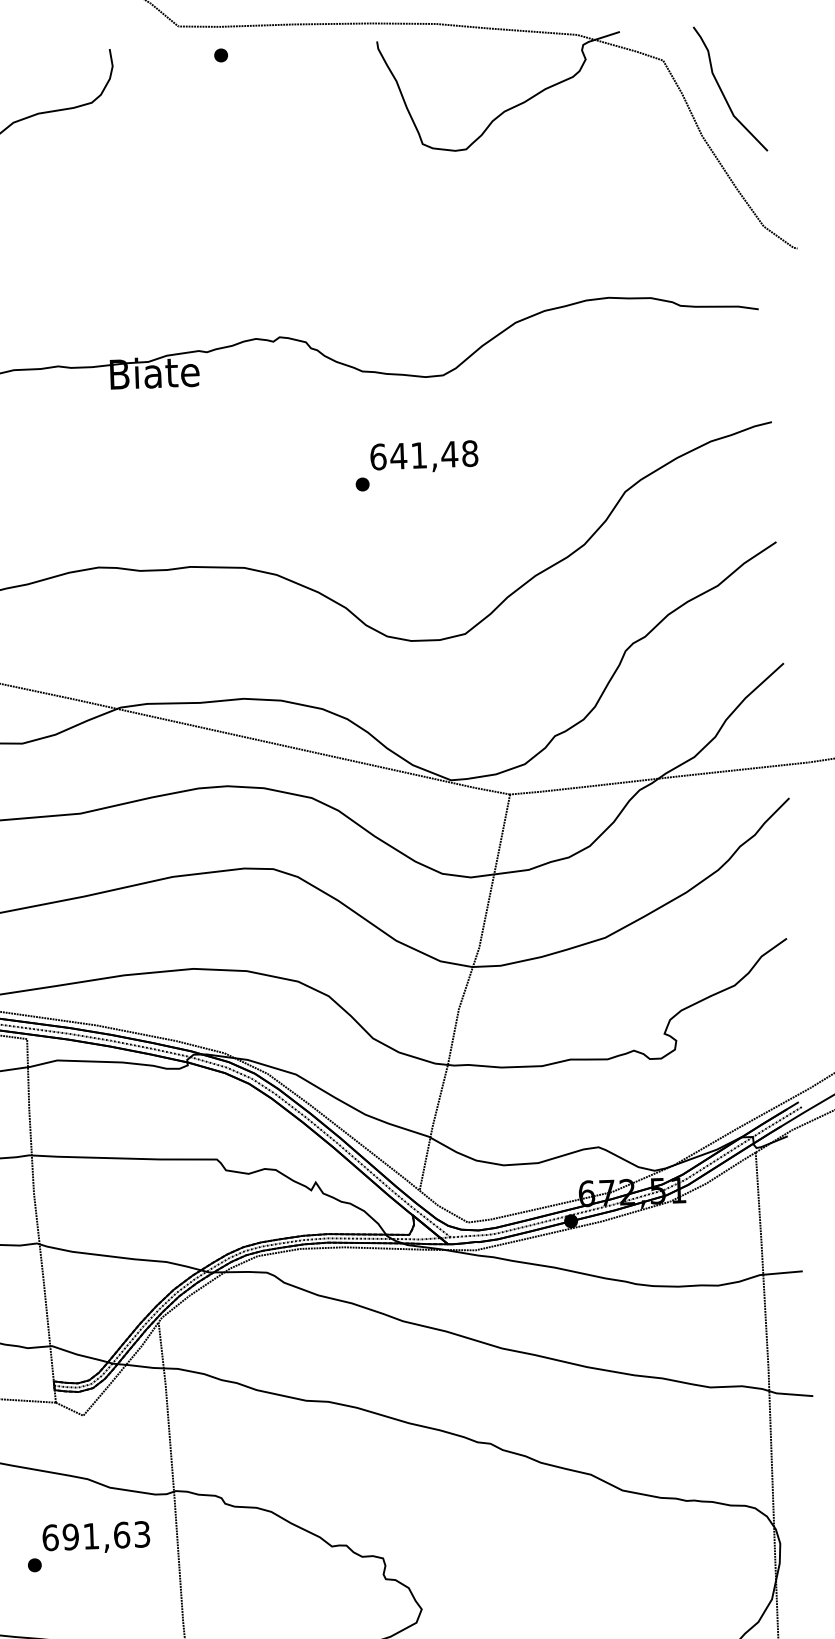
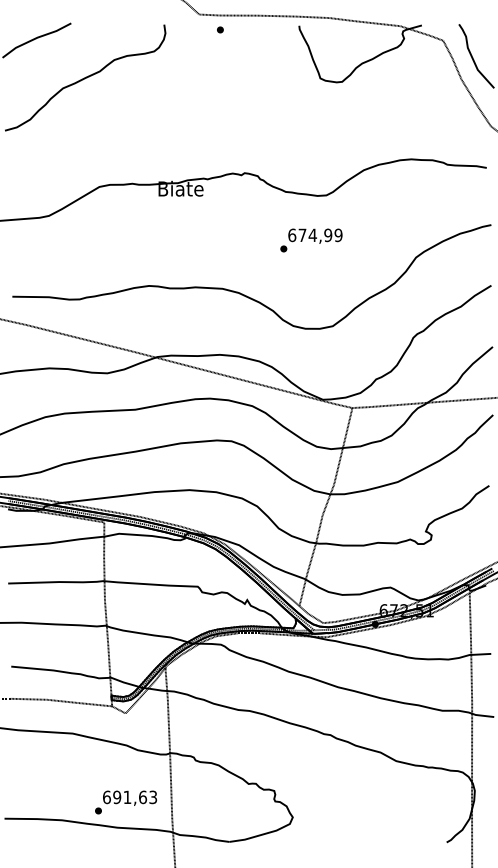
text: (434, 455) -> (320, 235), 641,48 -> 674,99
text: (89, 1546) -> (126, 802), moved

